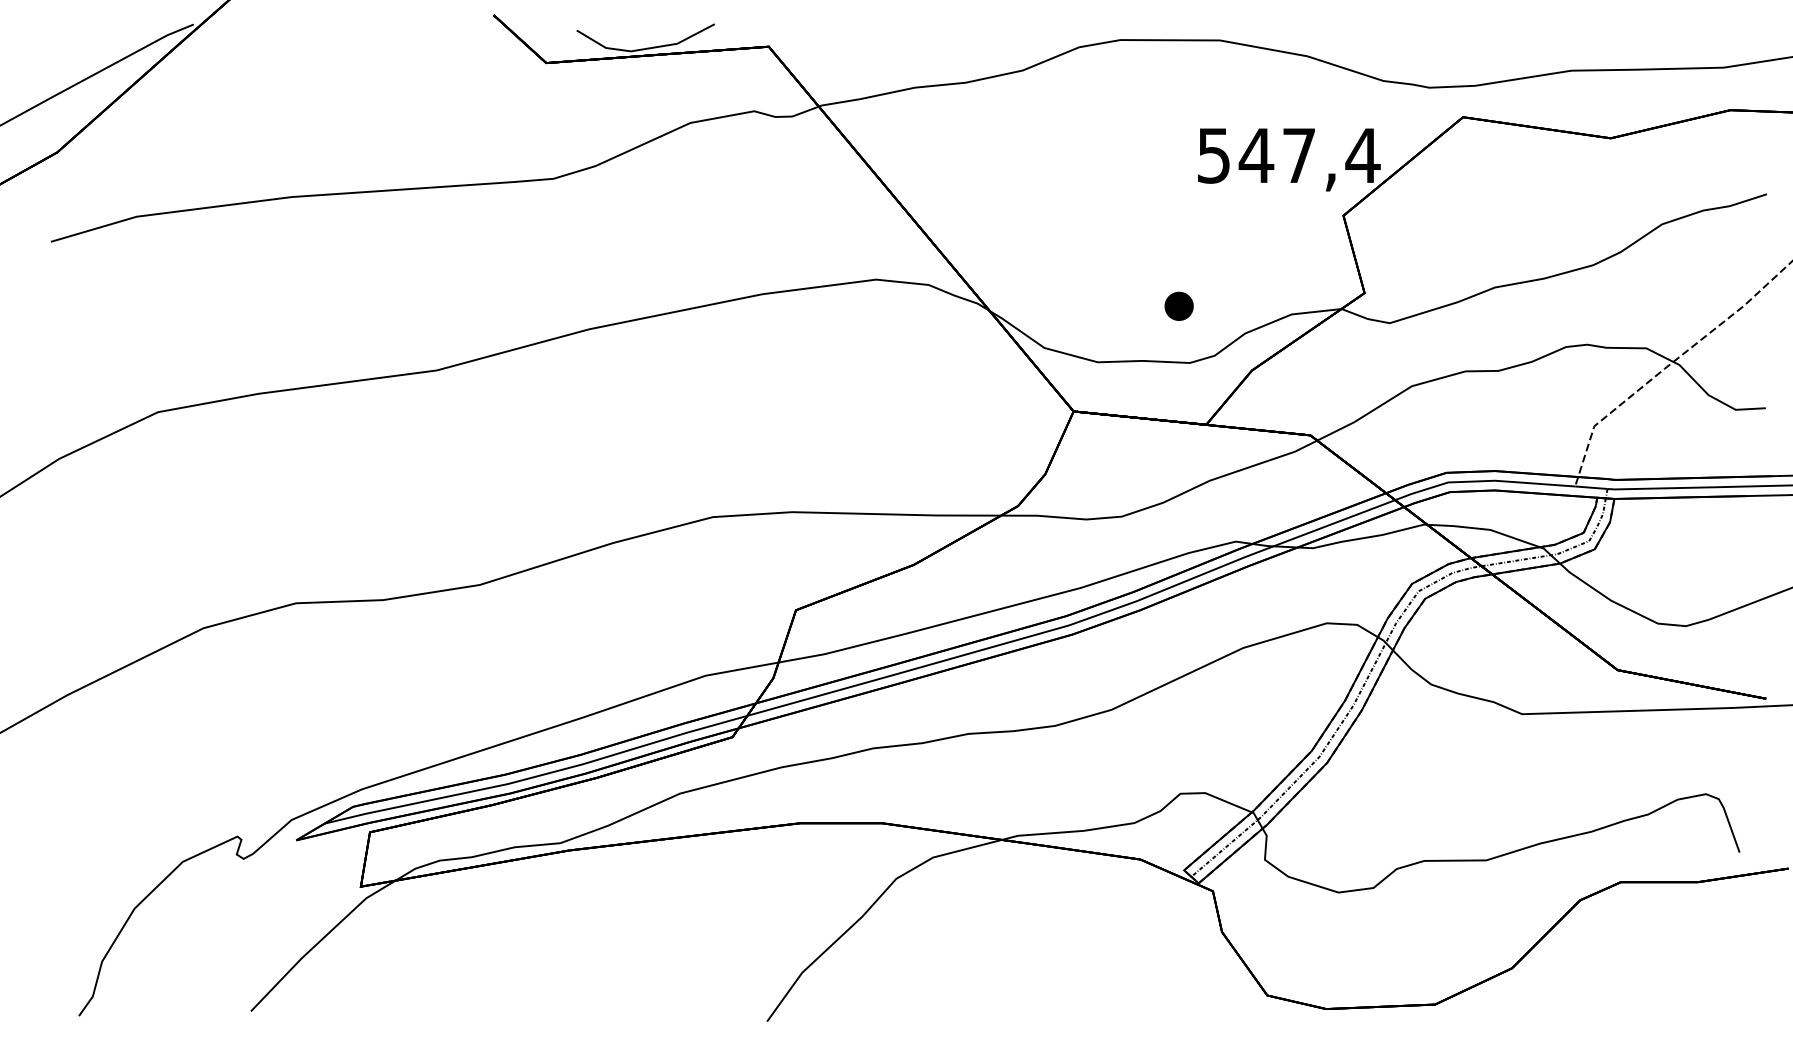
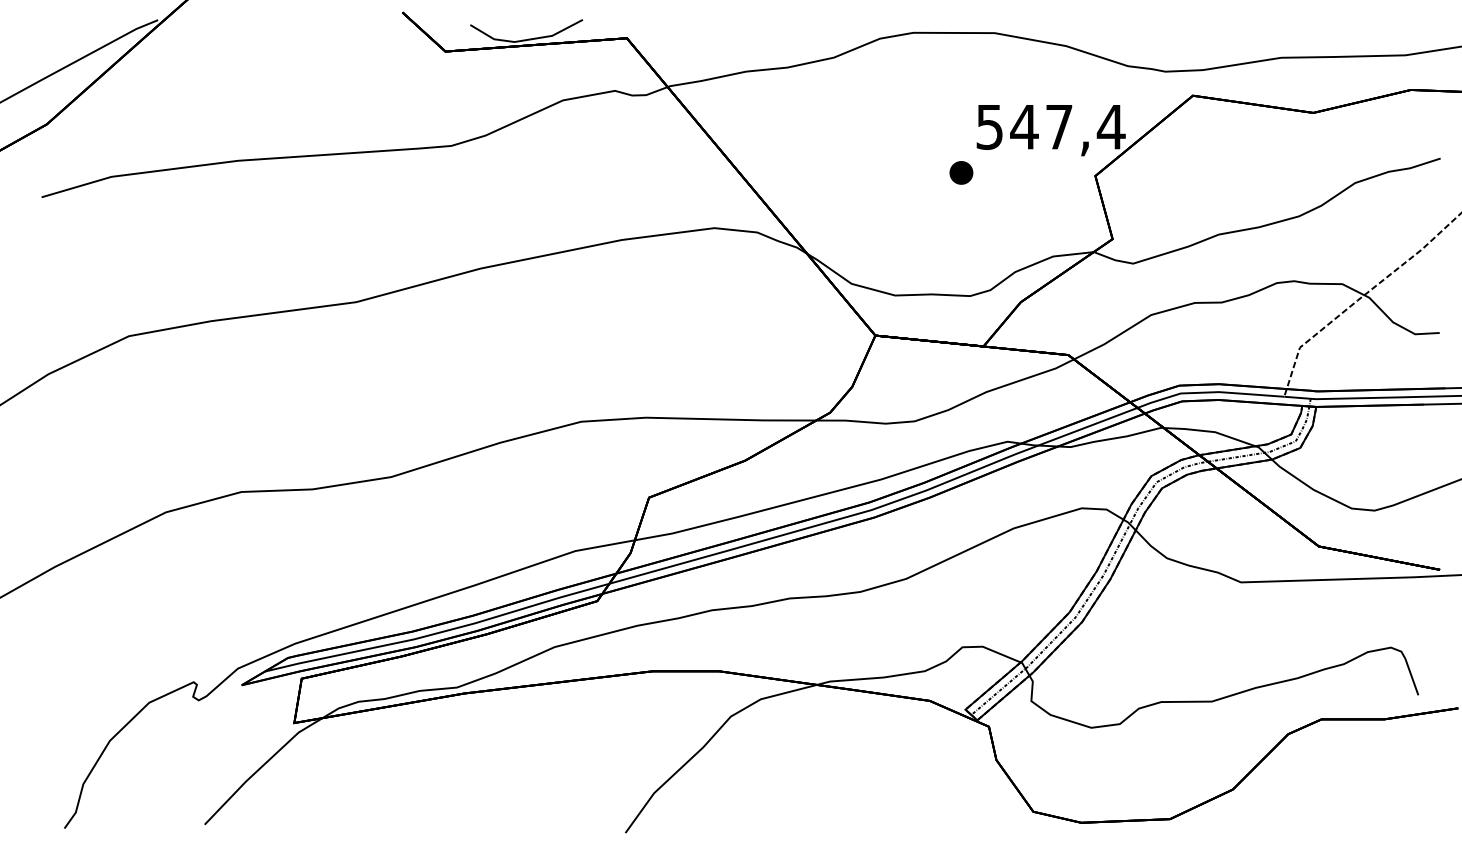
part: (1179, 305) -> (961, 172), moved

